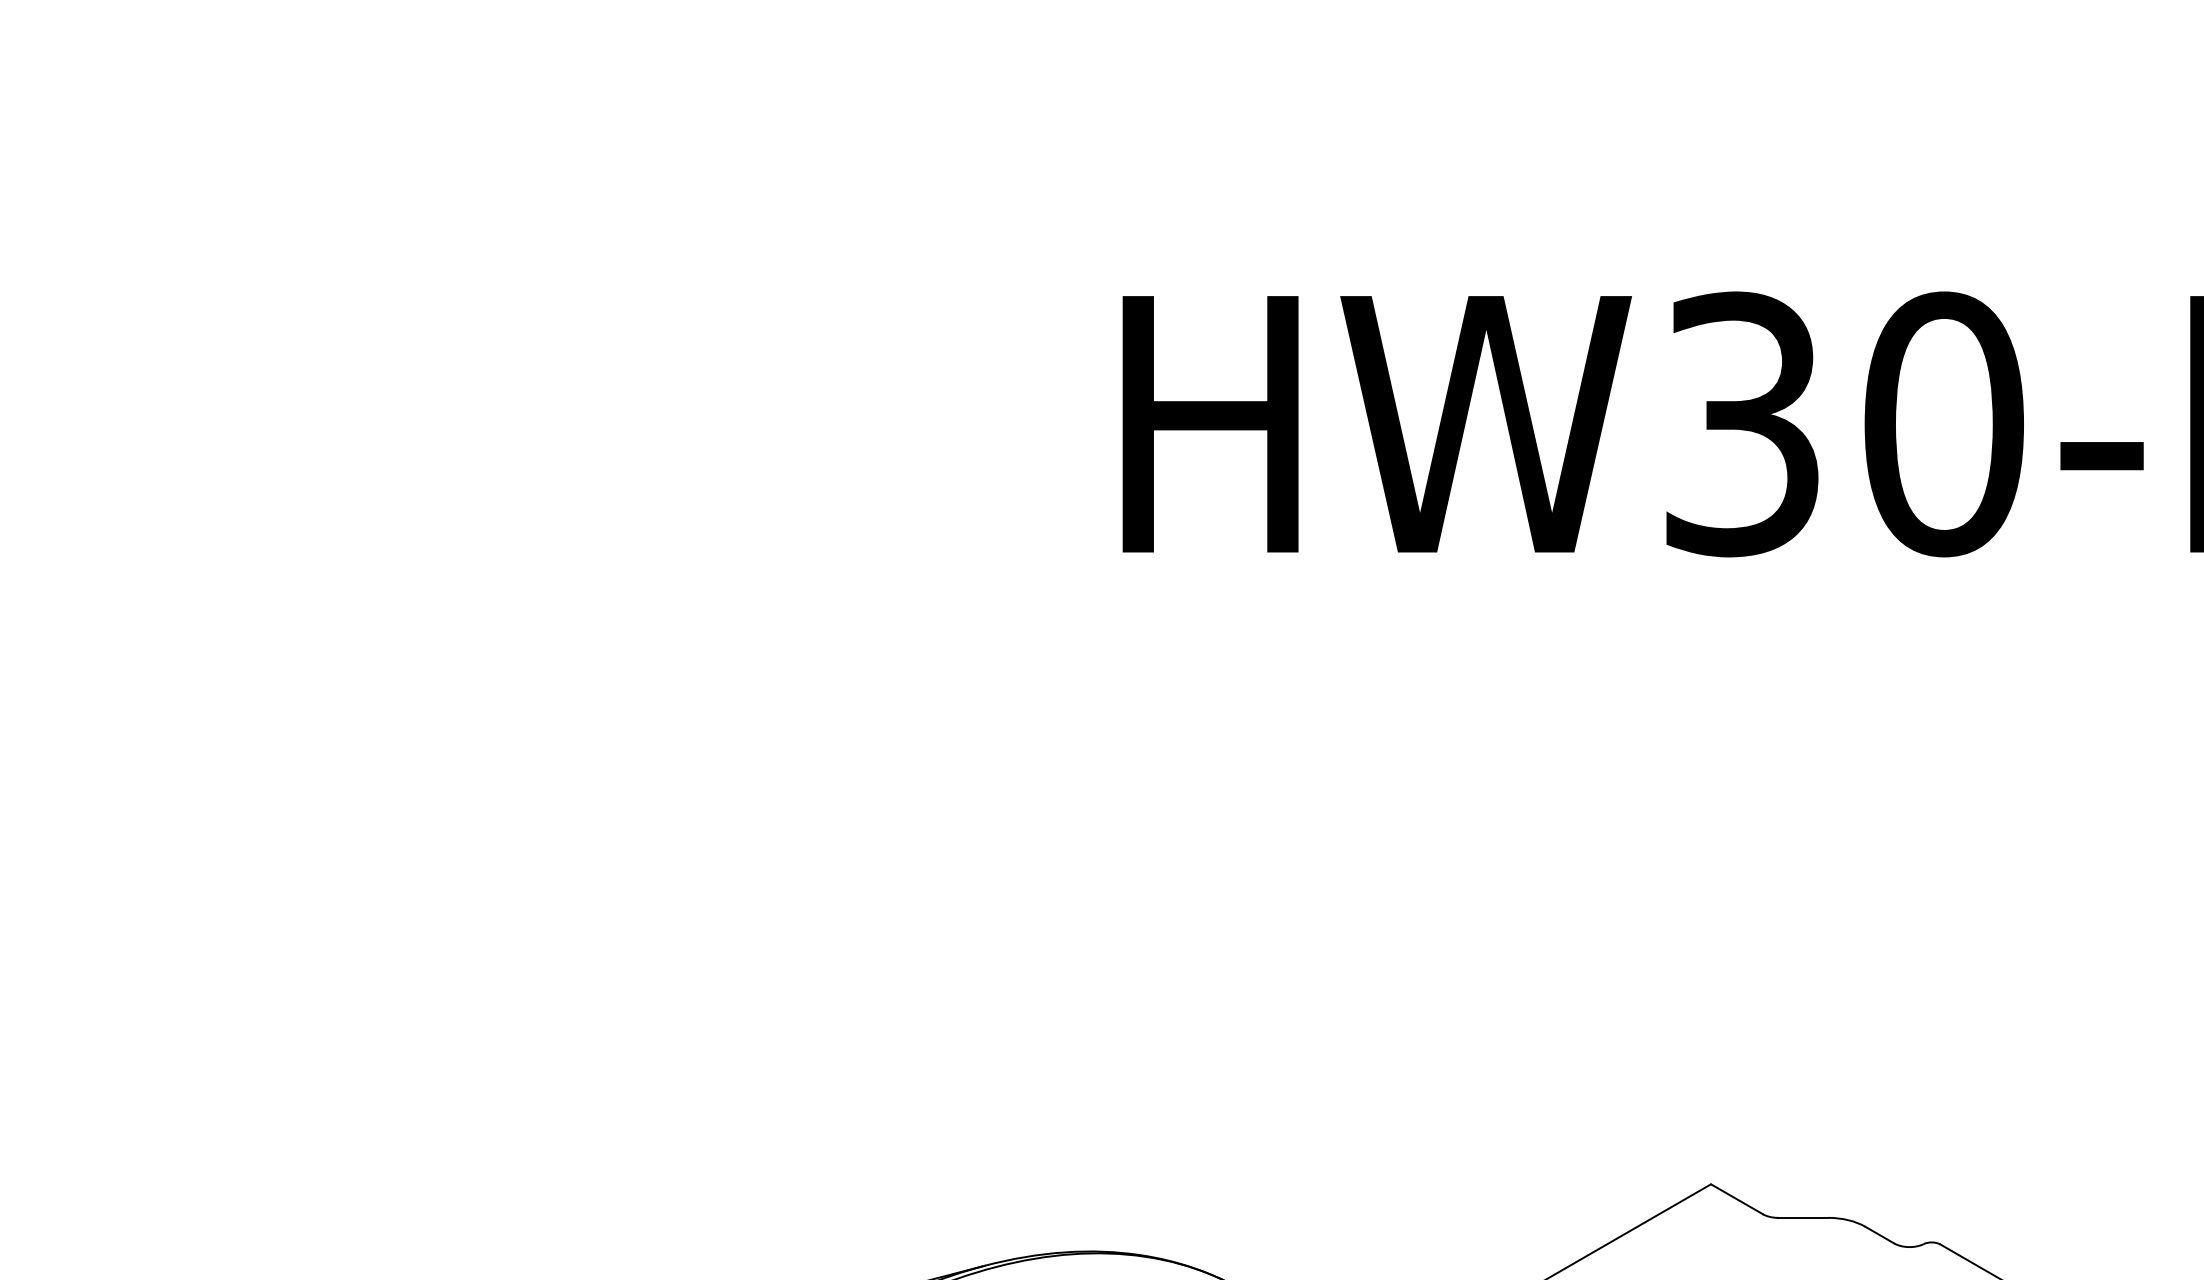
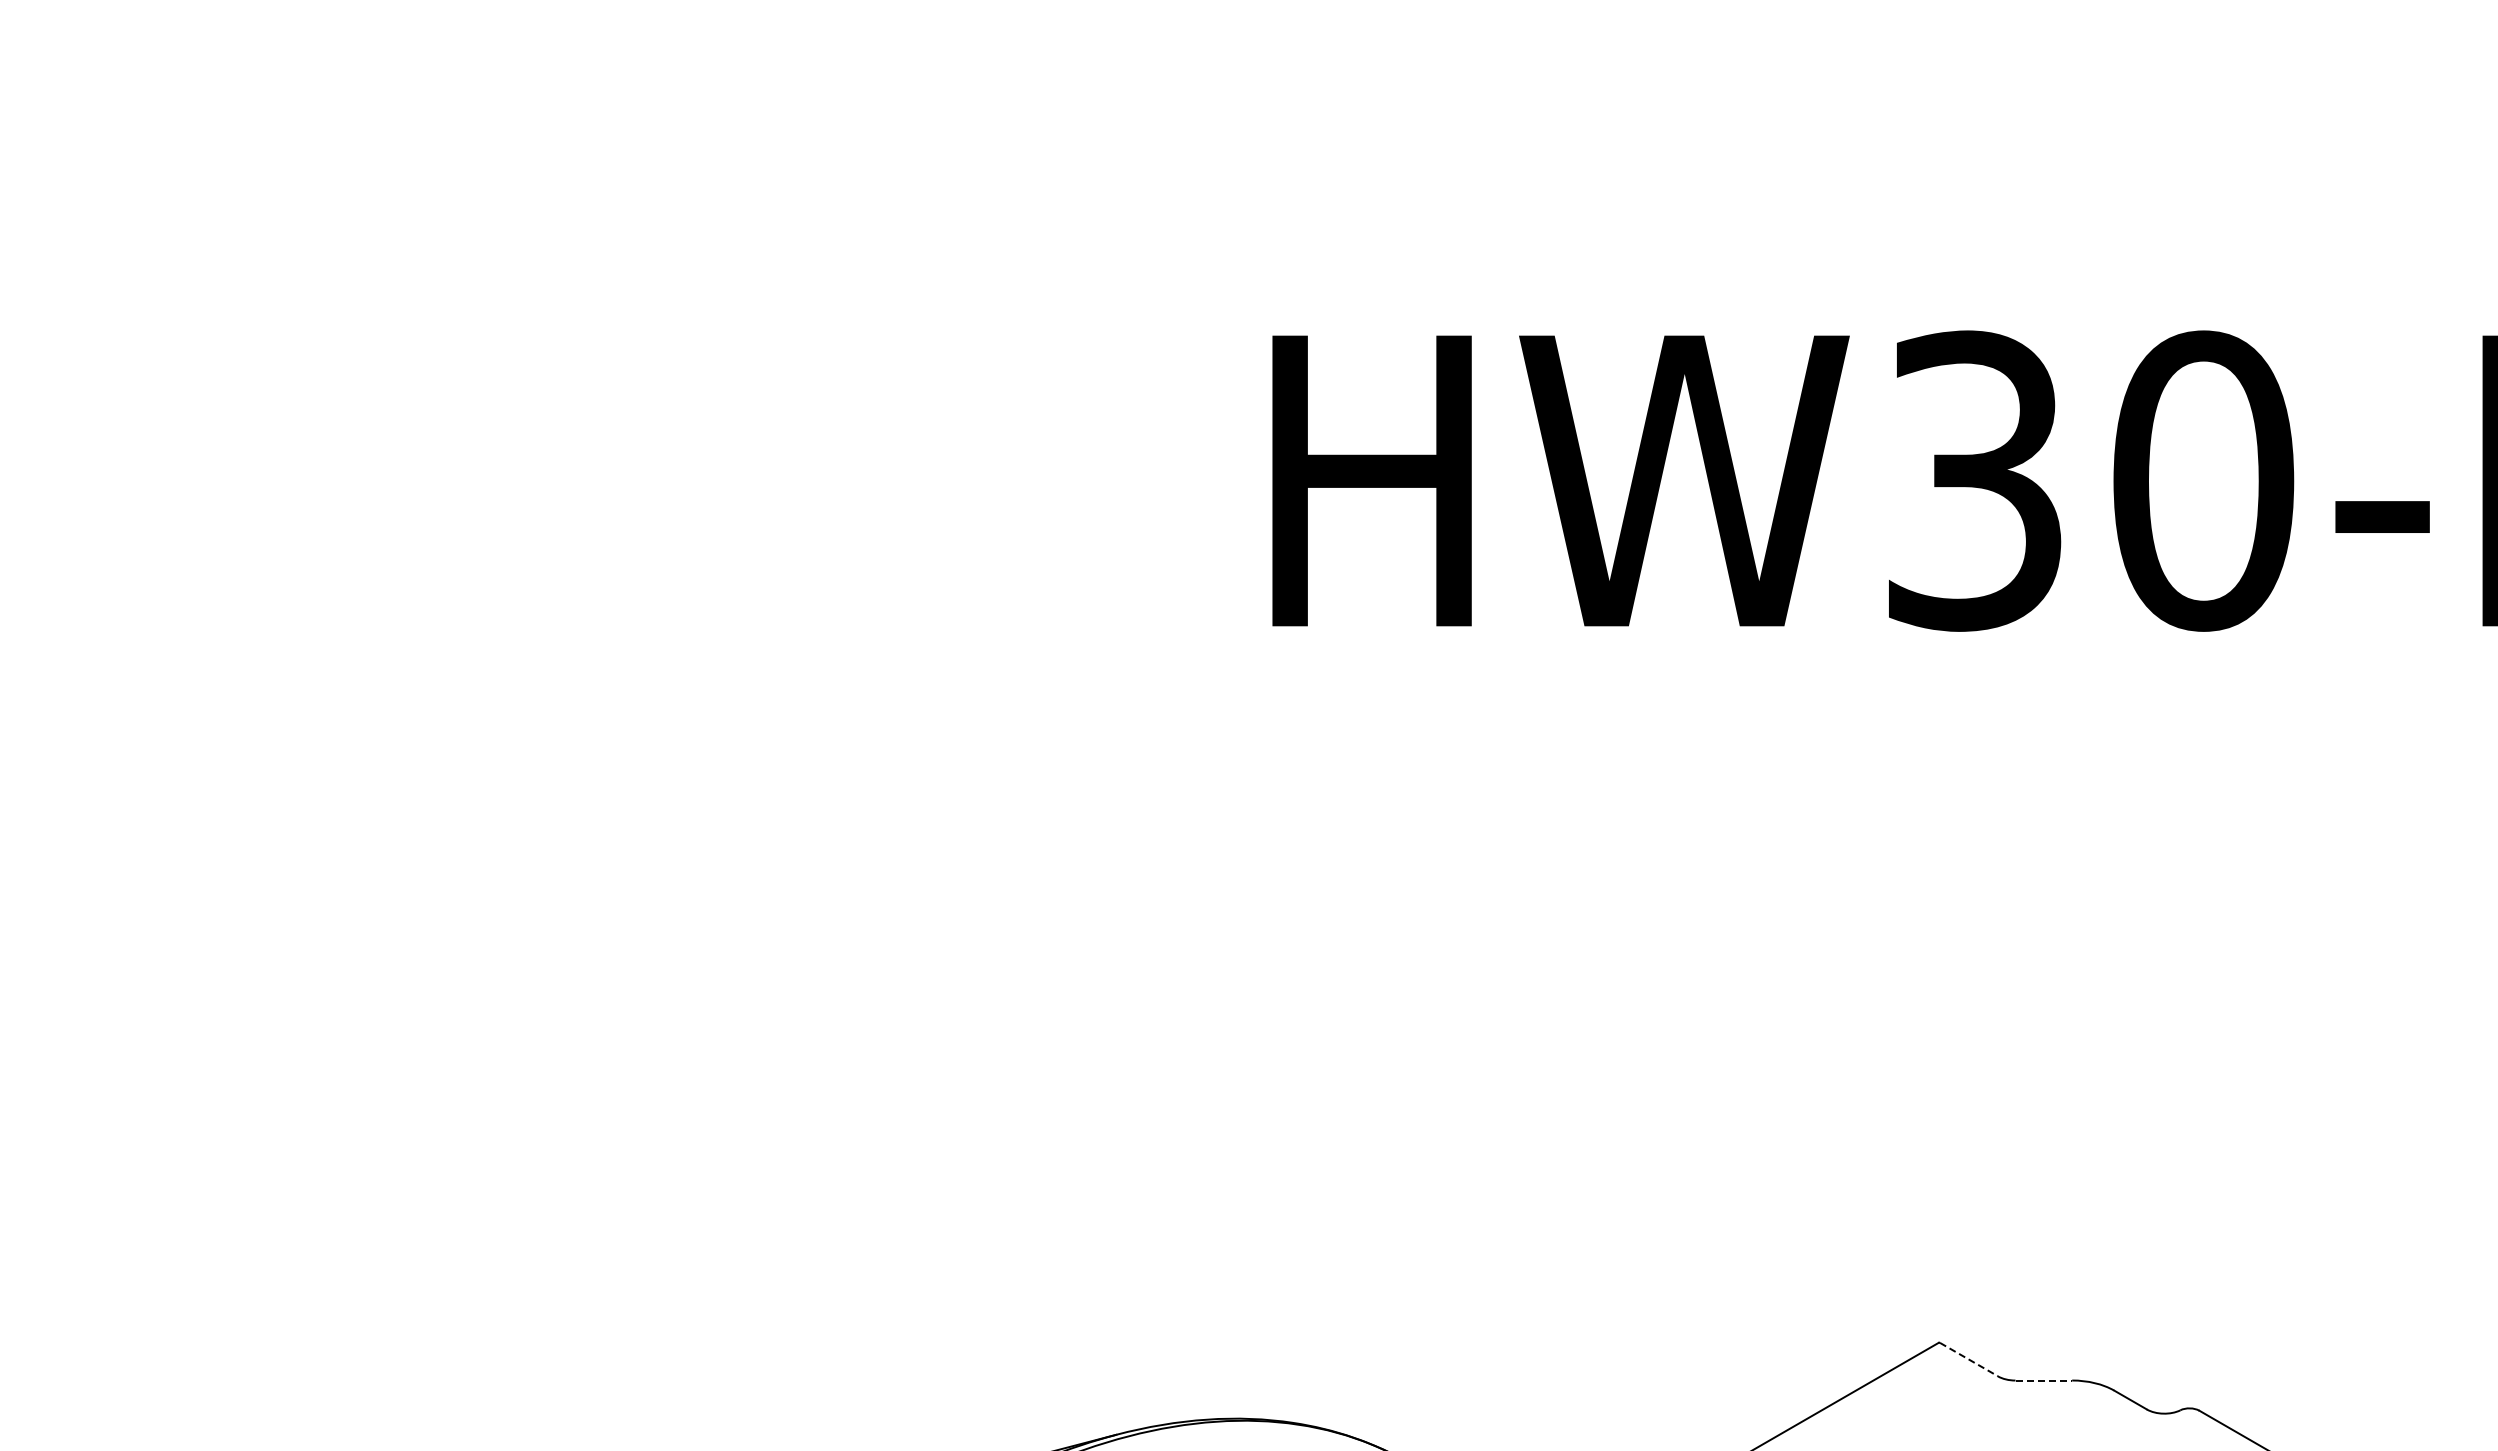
line: (1737, 1199) -> (1969, 1359), solid -> dashed
line: (1803, 1217) -> (2044, 1380), solid -> dashed

